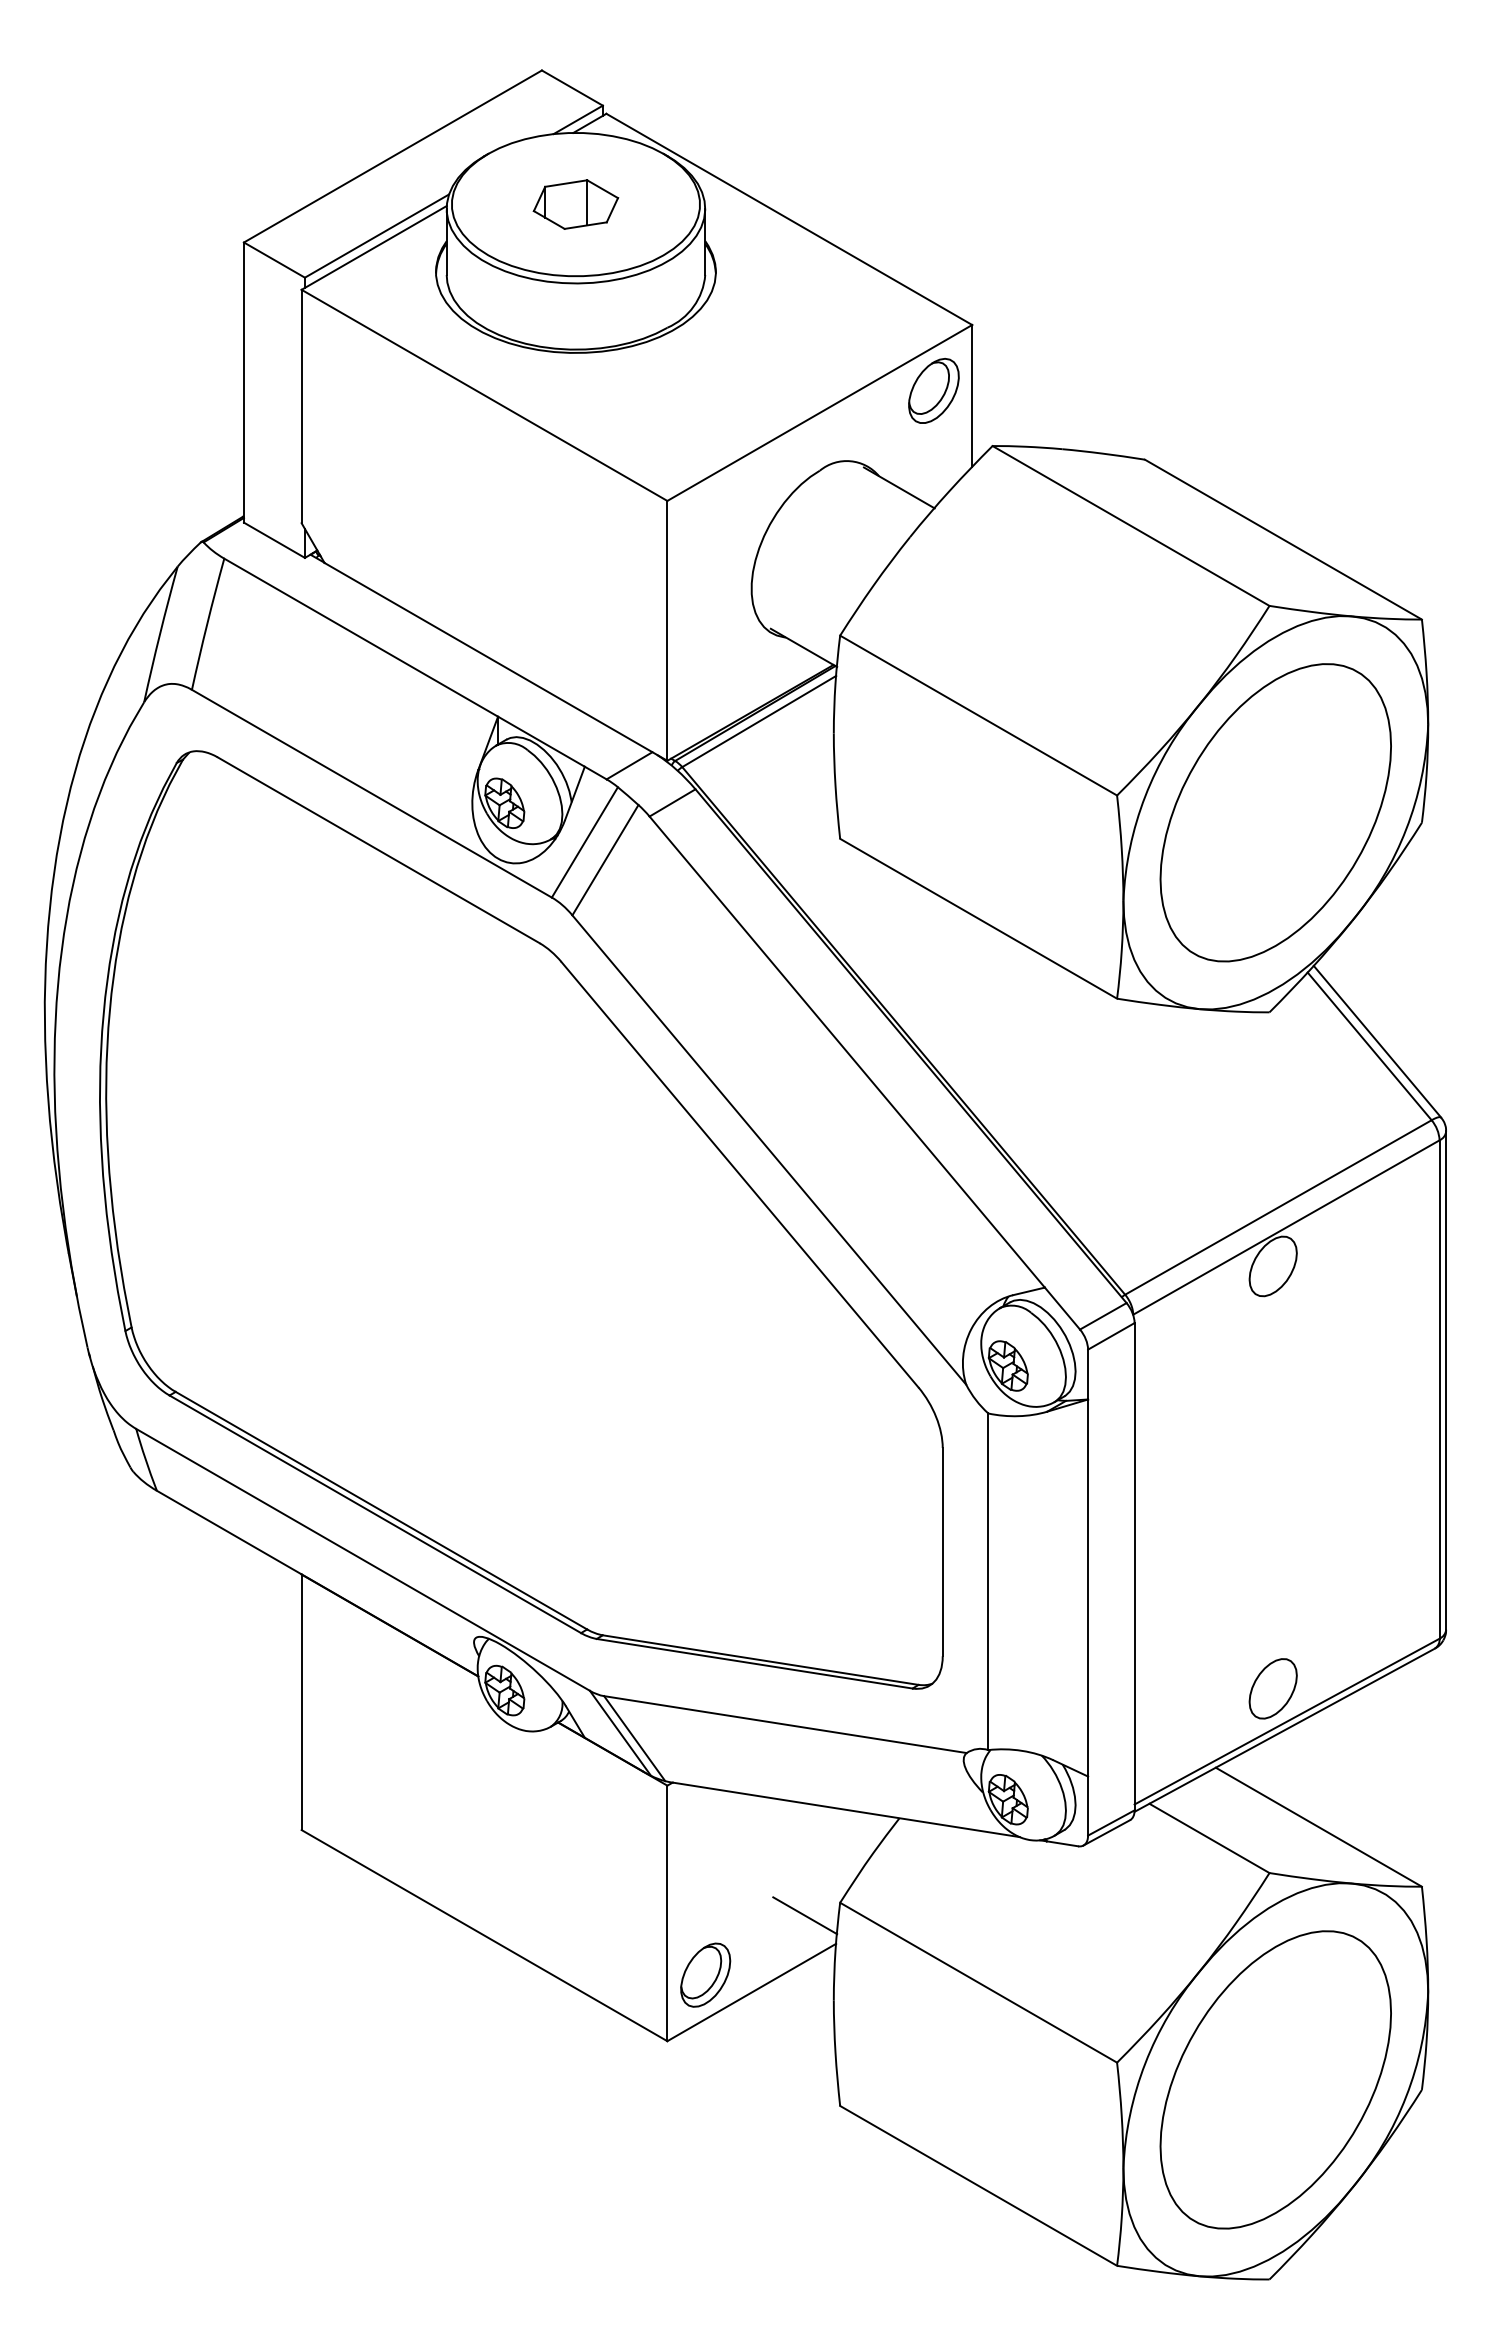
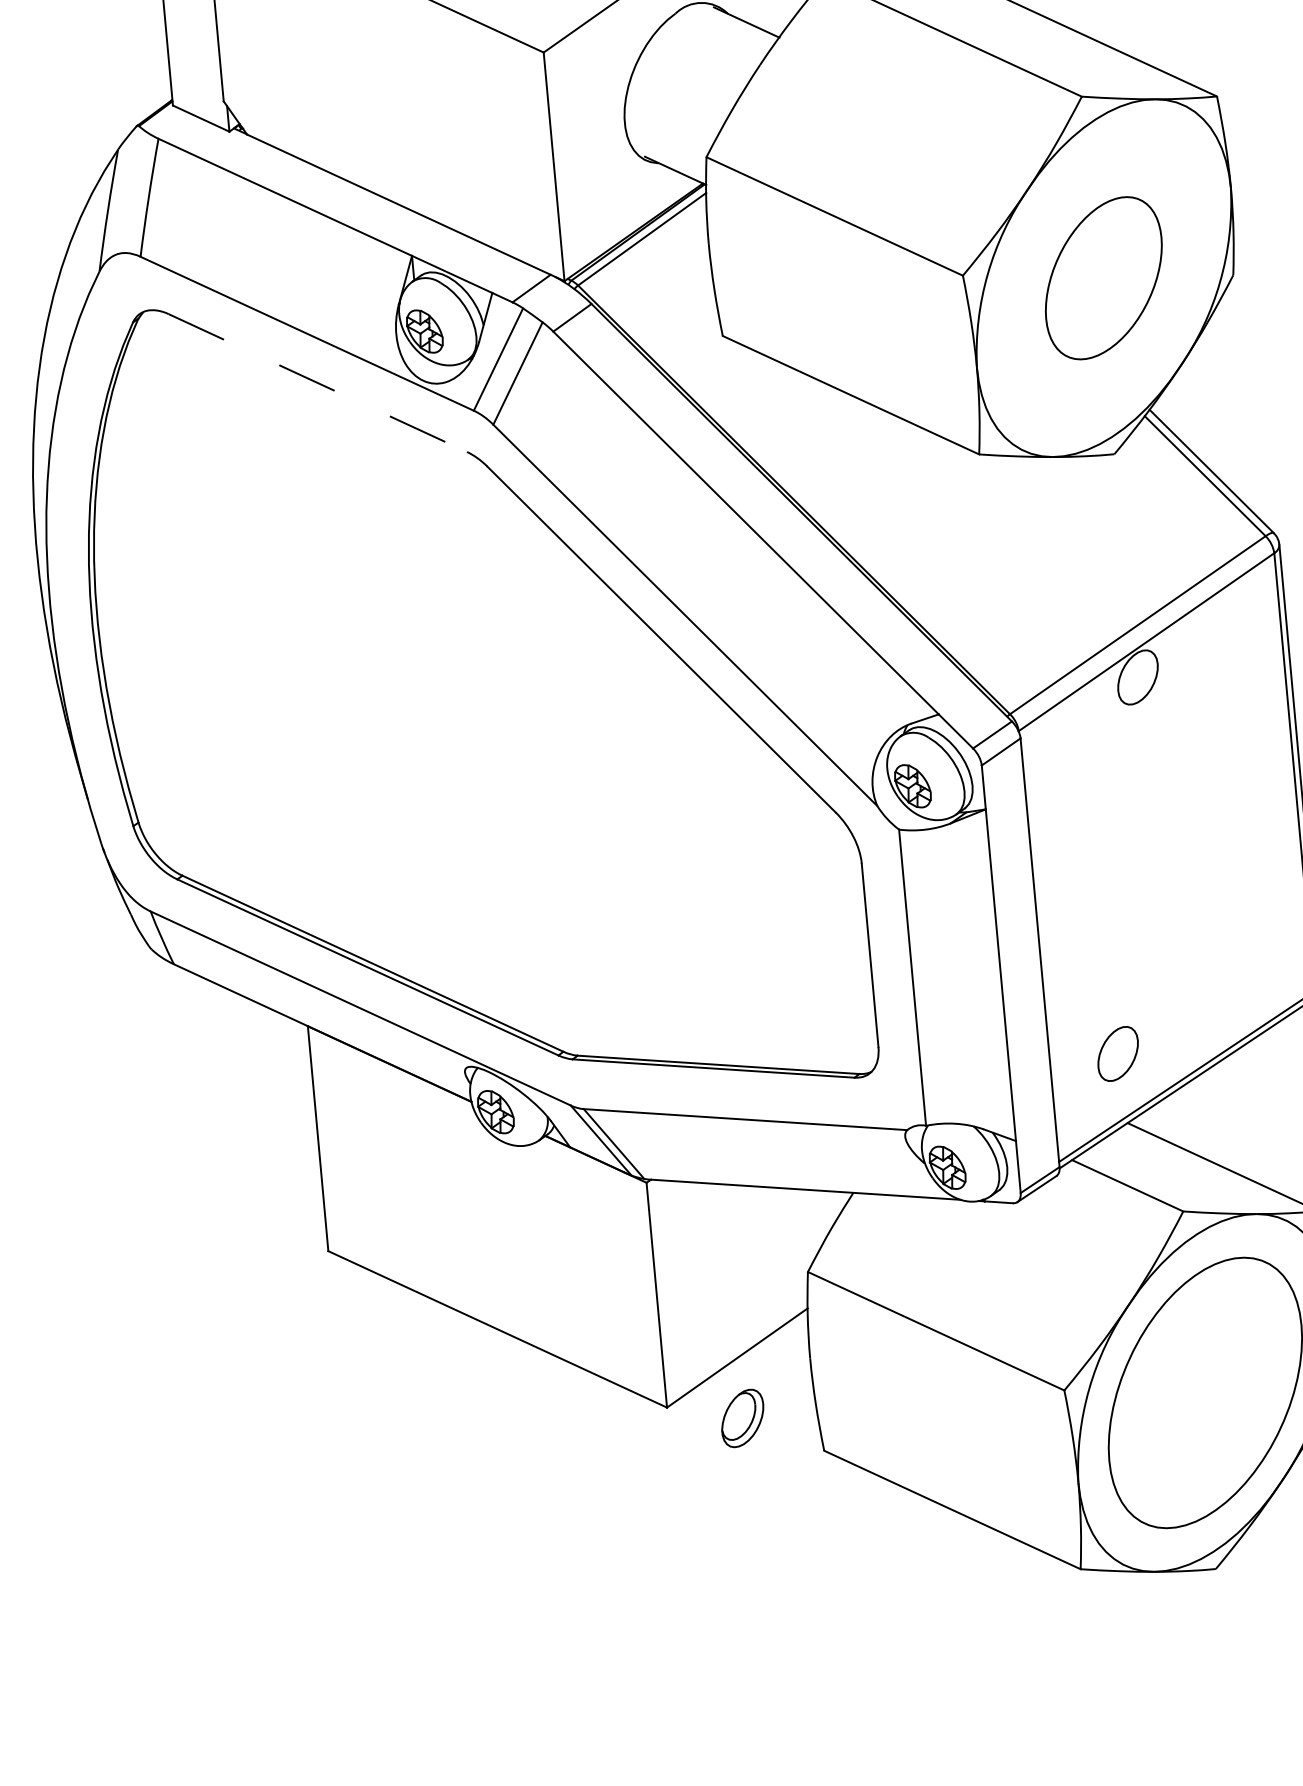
part: (1275, 812) -> (1103, 277), size x0.6
line: (379, 850) -> (318, 383), solid -> dashed
part: (1272, 1688) -> (1117, 1053), moved
line: (805, 1915) -> (778, 1285), removed
part: (705, 1974) -> (742, 1417), moved

